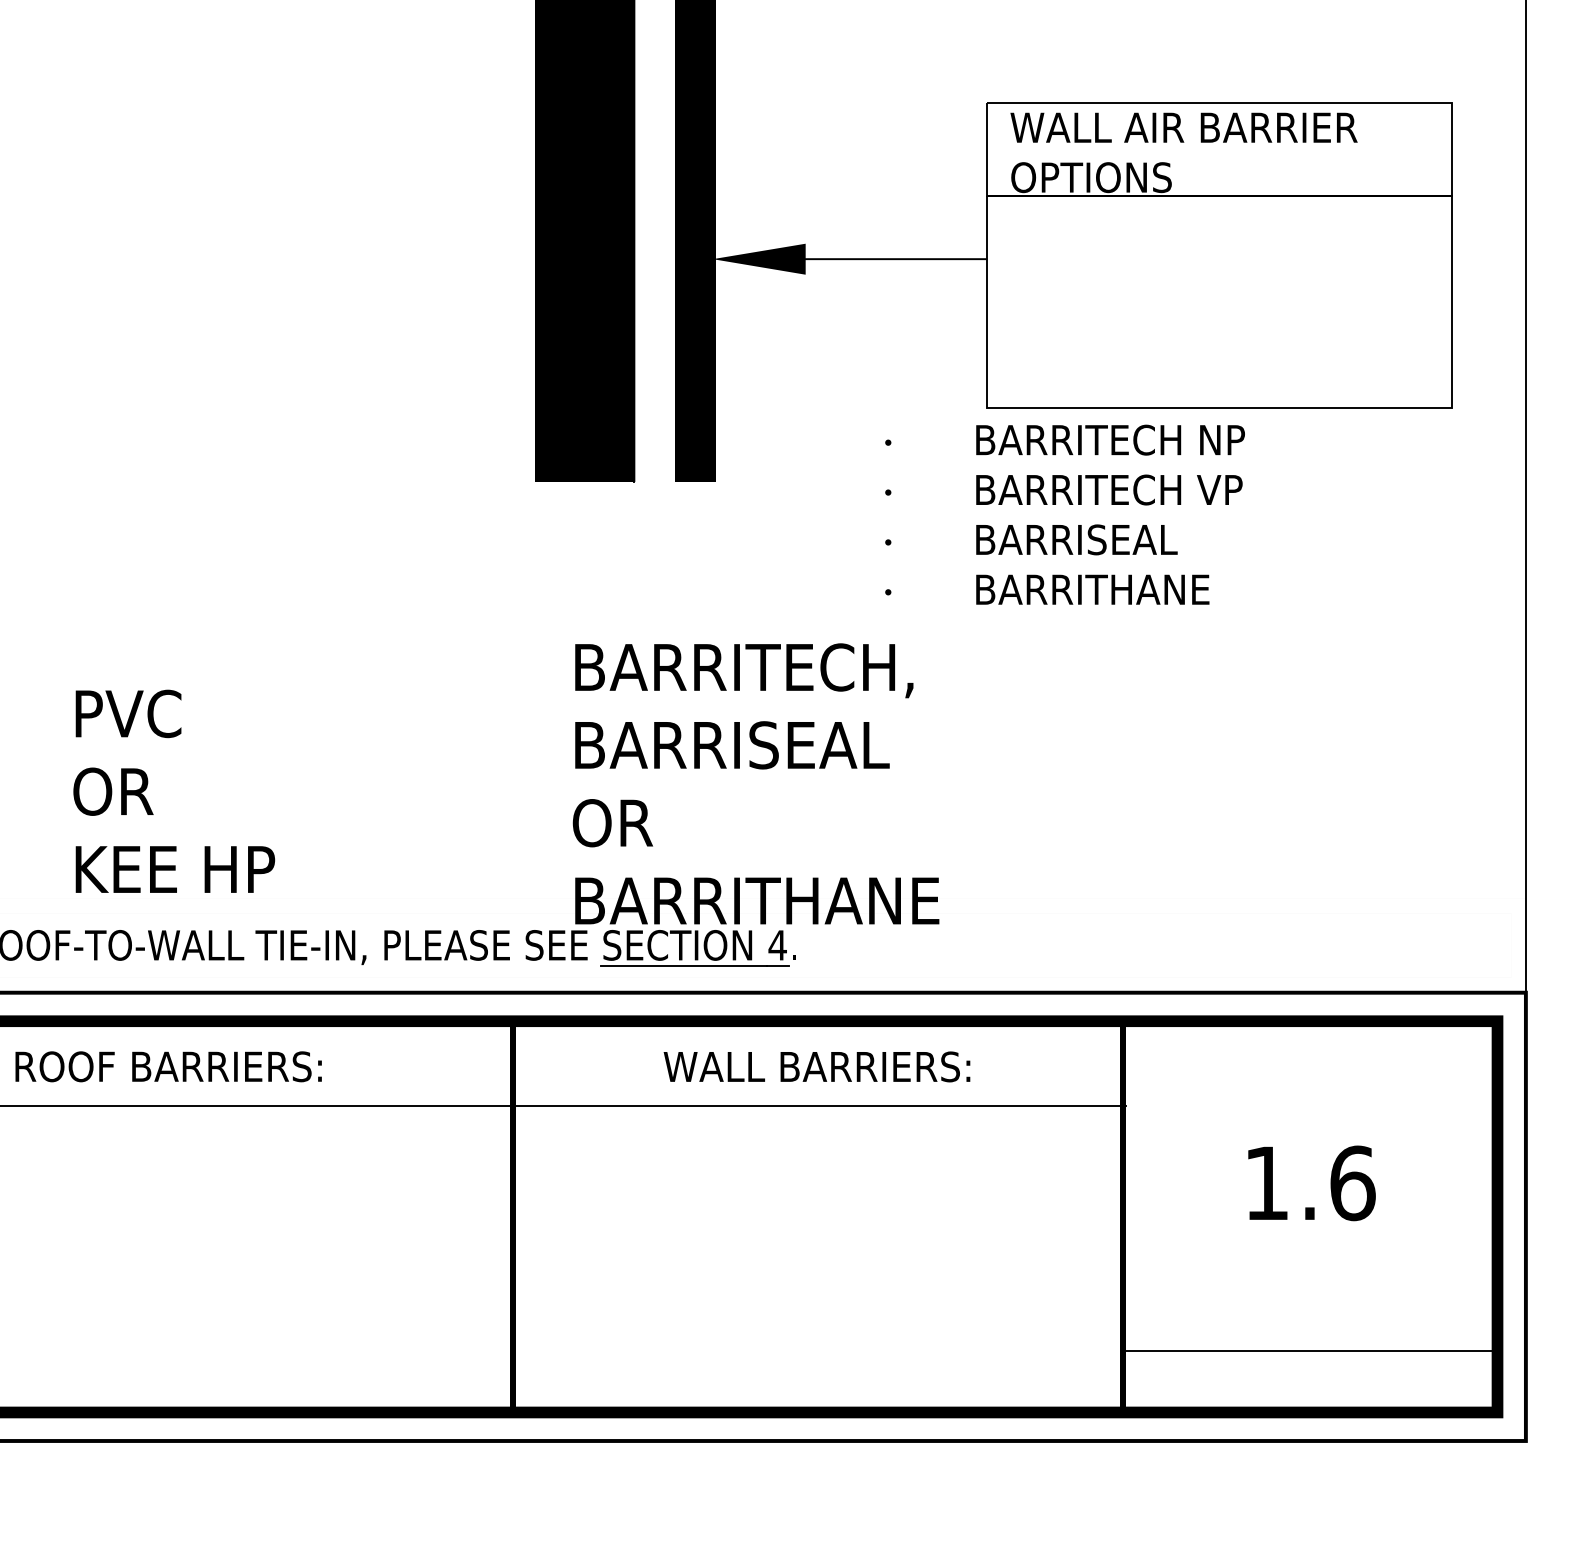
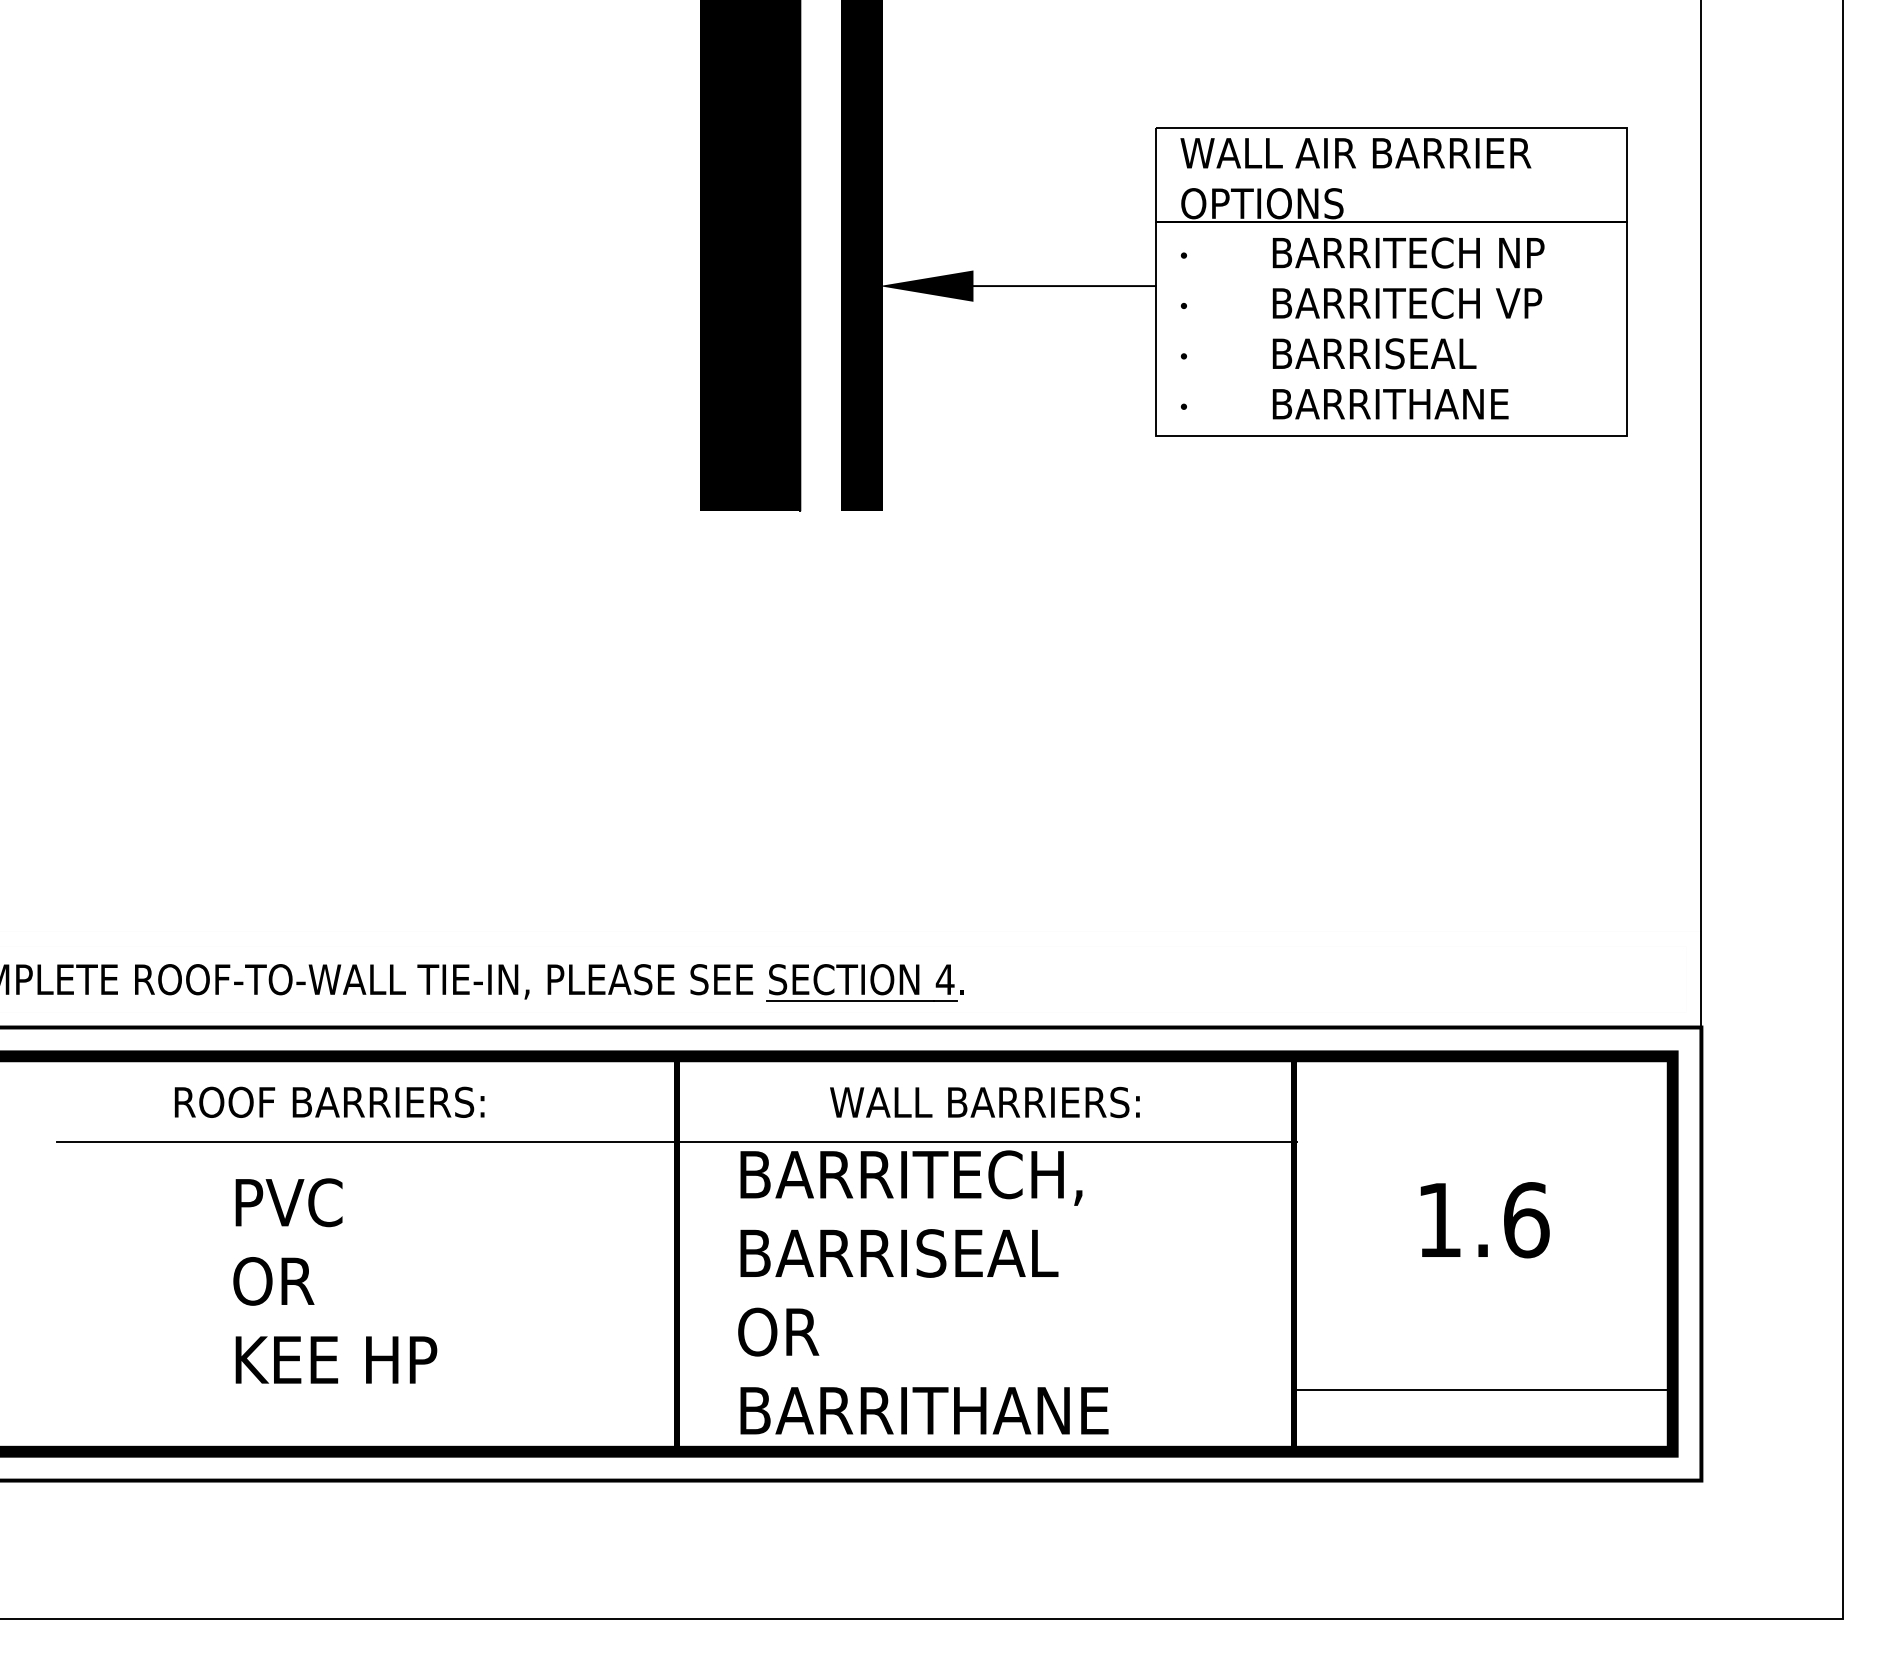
text: (1064, 514) -> (1362, 328), moved
text: (756, 783) -> (923, 1292), moved
text: (174, 790) -> (335, 1280), moved

